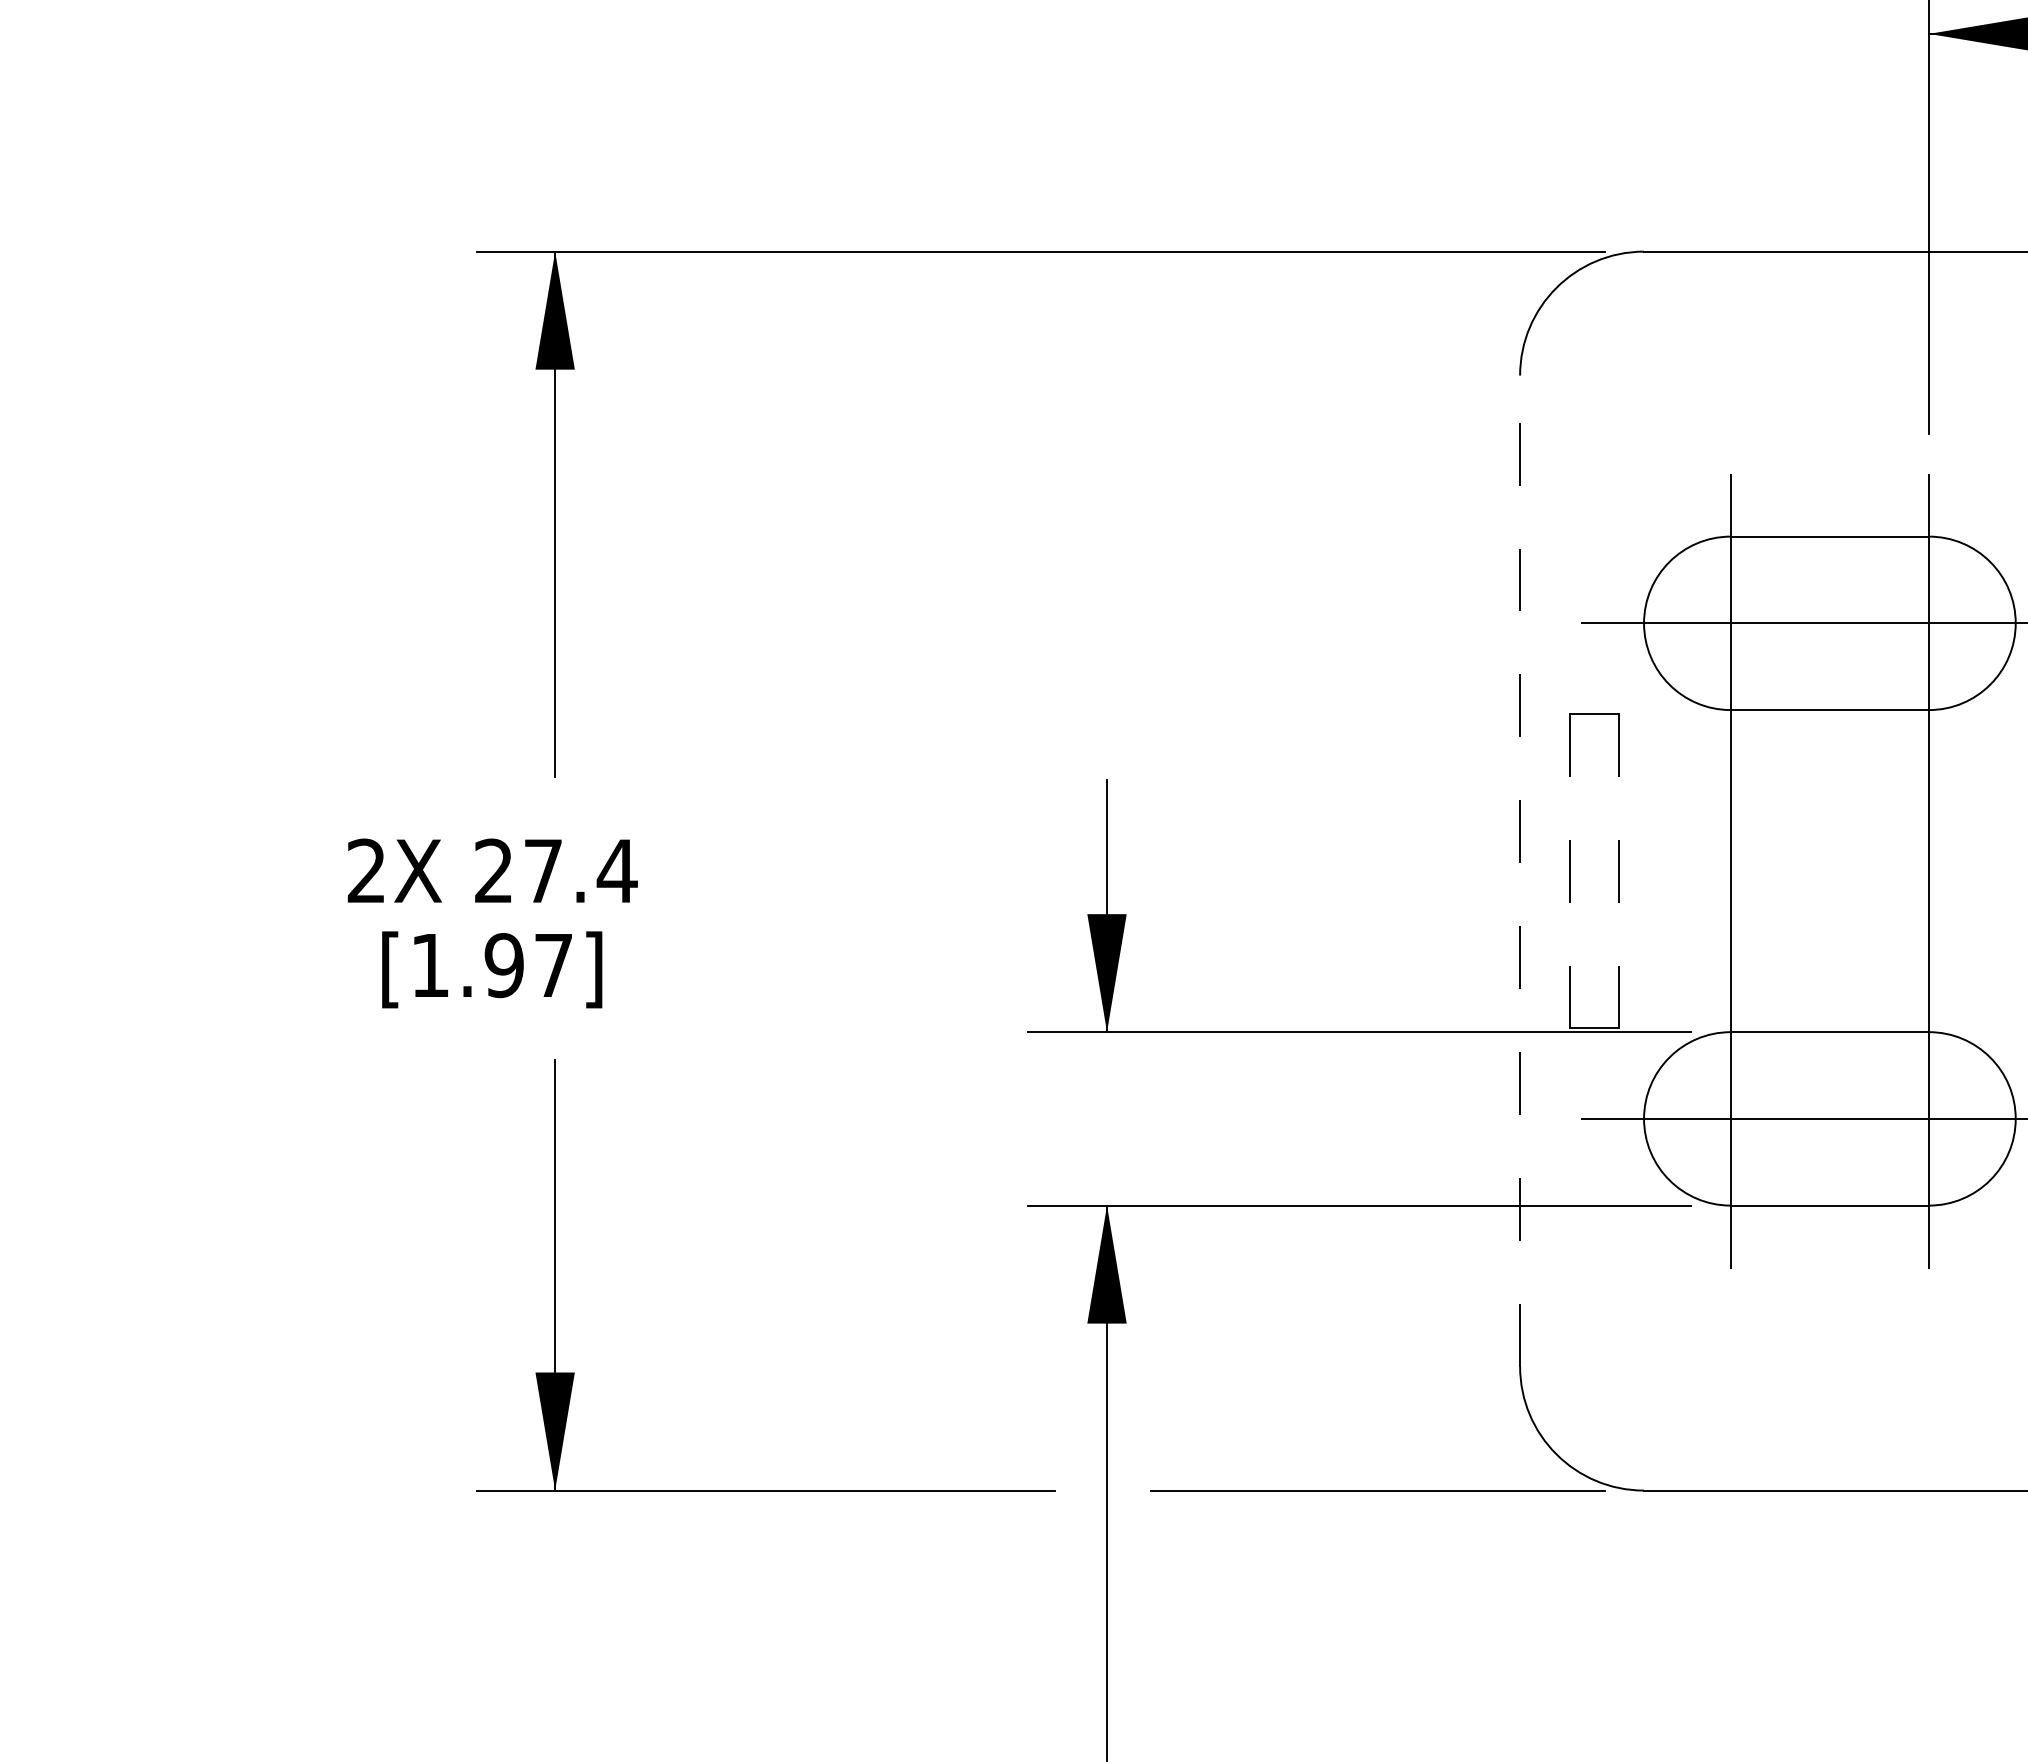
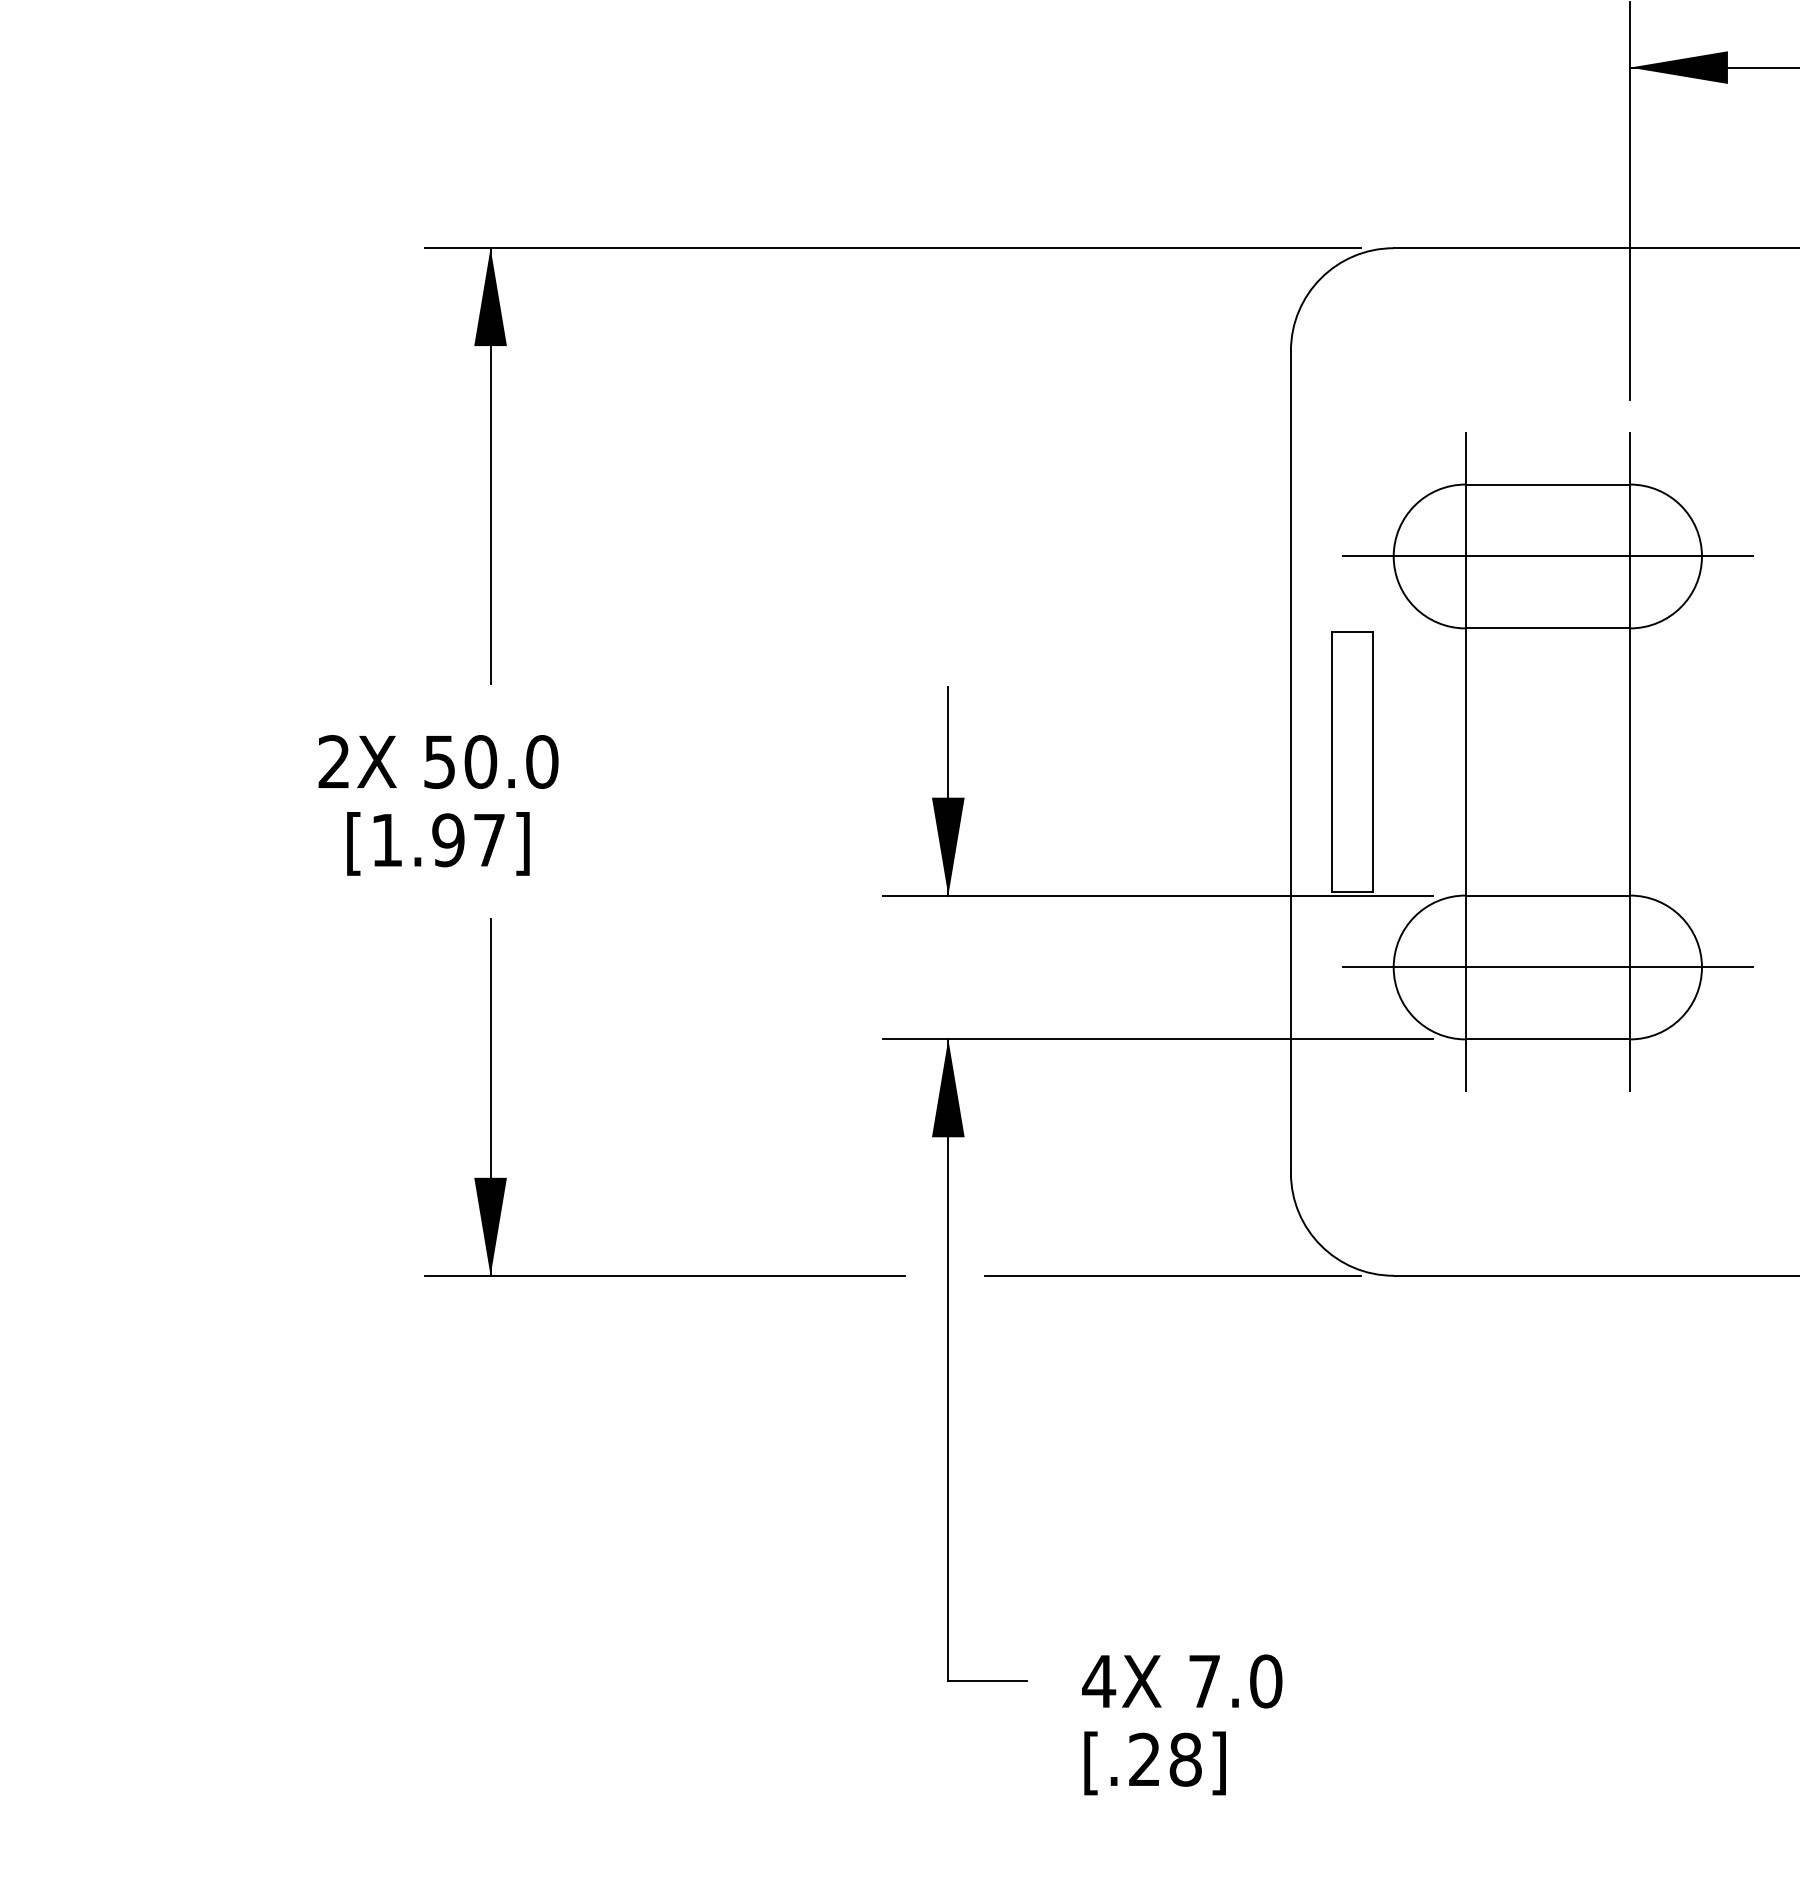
text: (556, 870) -> (491, 761), 27.4 -> 50.0
line: (1519, 870) -> (1290, 761), dashed -> solid
line: (1570, 870) -> (1332, 761), dashed -> solid
line: (1619, 871) -> (1373, 762), dashed -> solid

